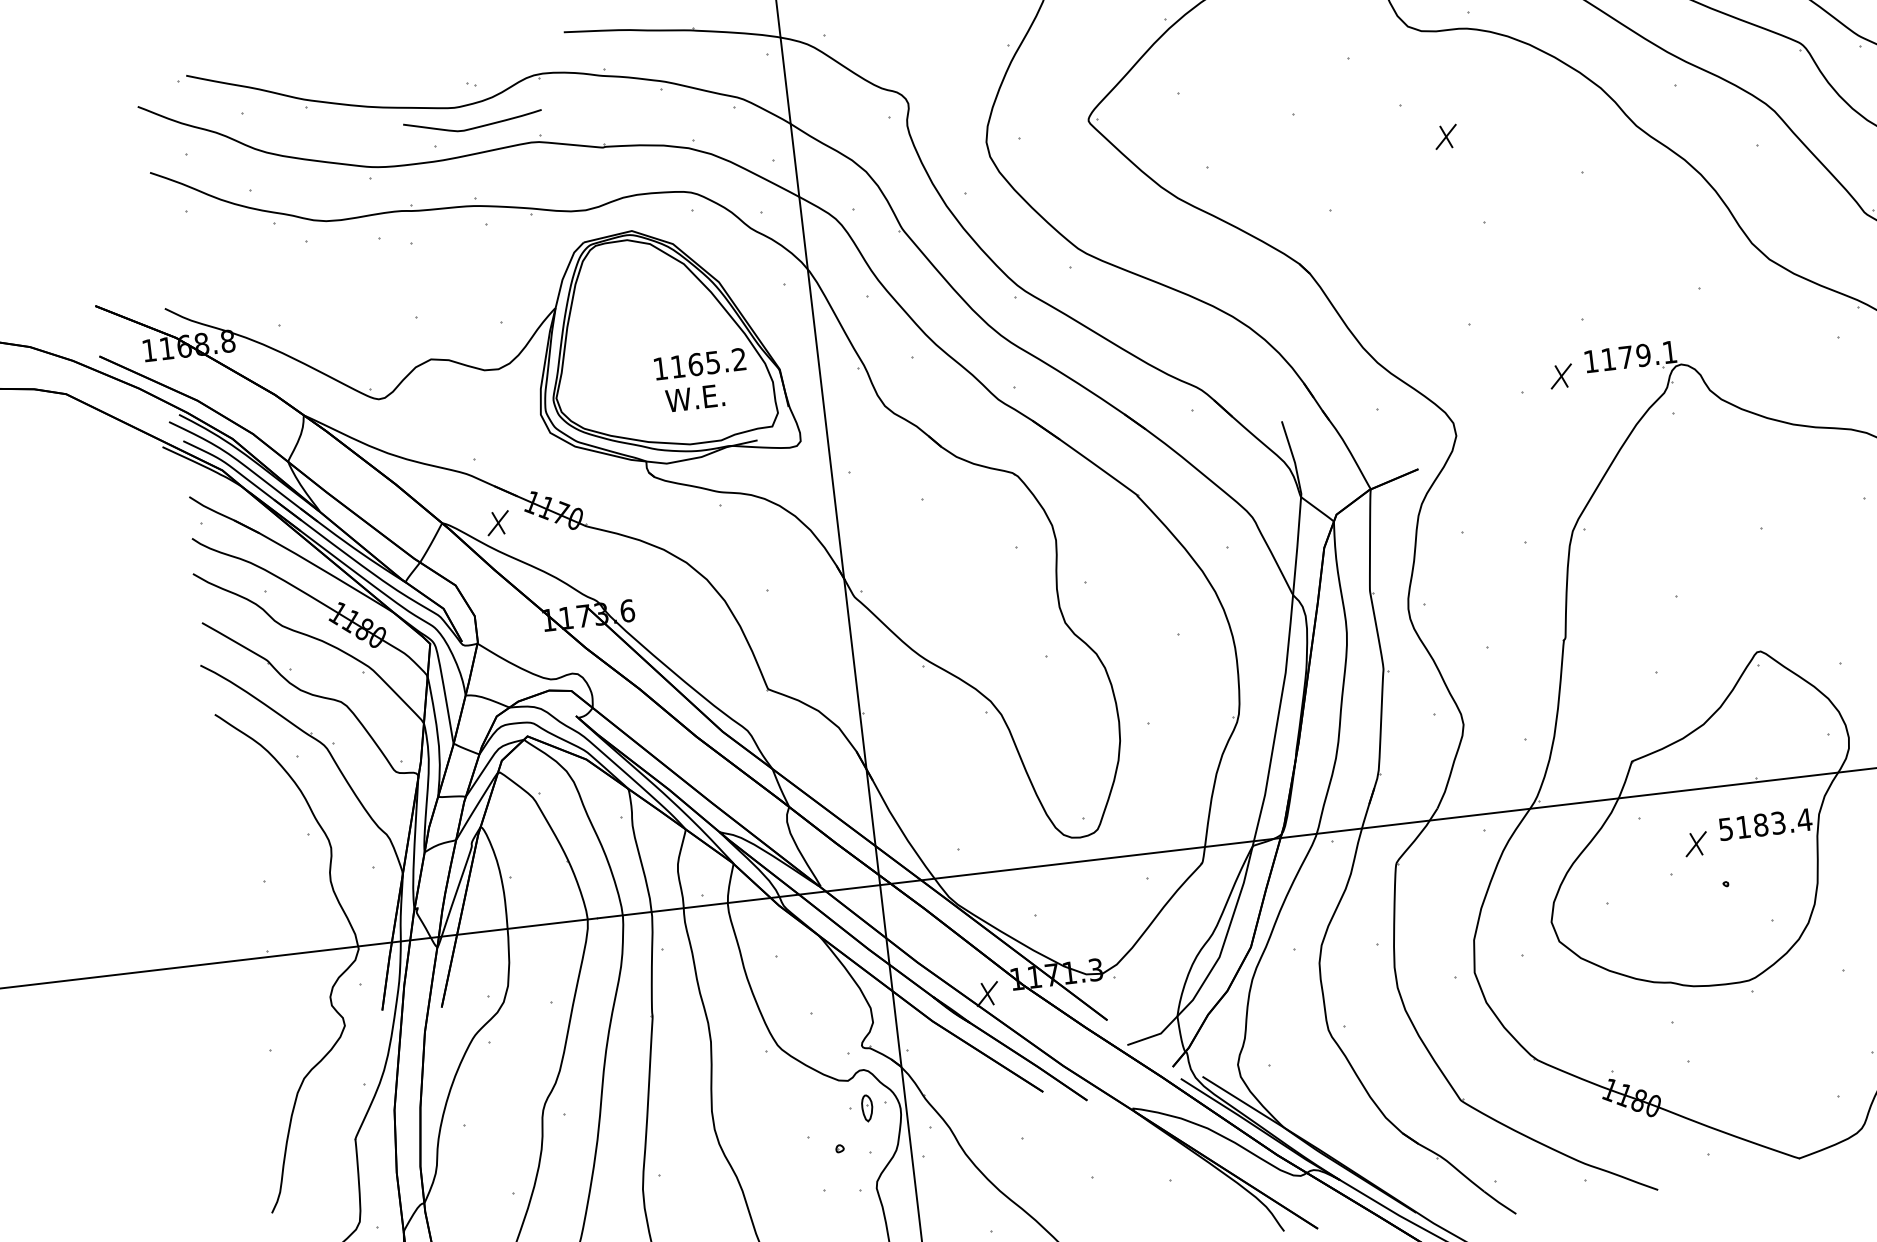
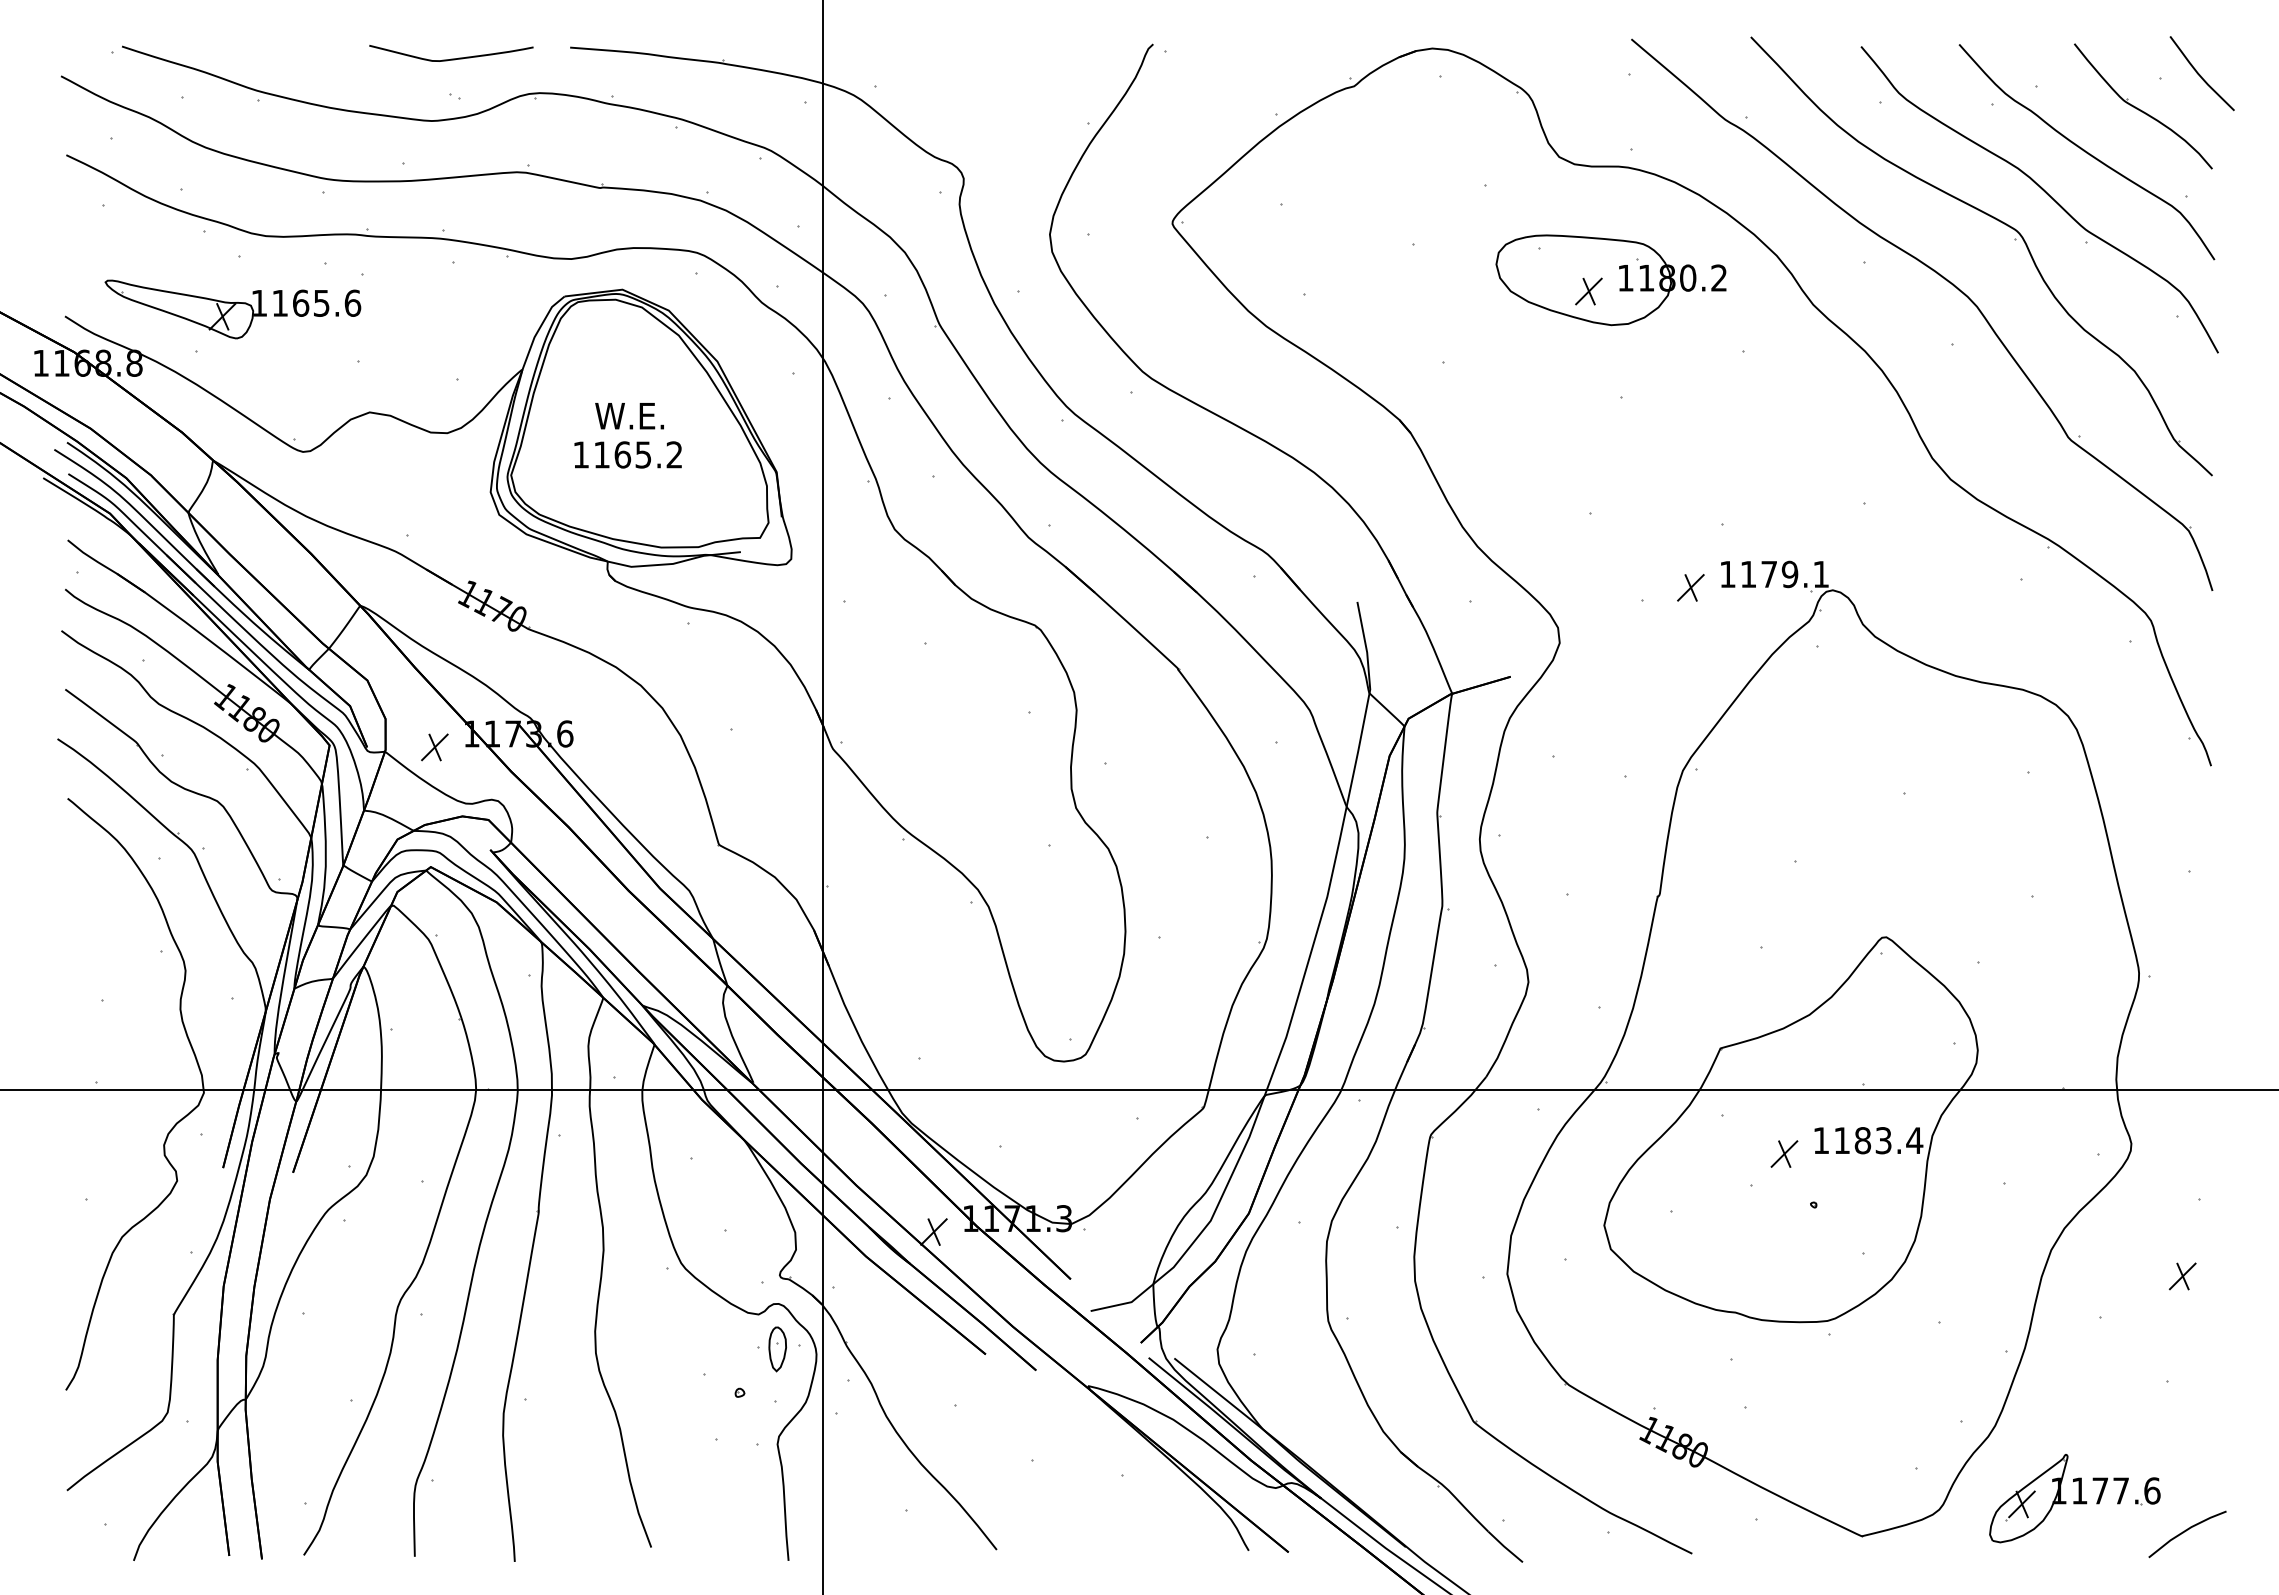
part: (1463, 125) -> (1610, 280), added
curve: (473, 127) -> (451, 58), moved
part: (305, 286) -> (232, 309), added
text: (699, 363) -> (627, 454), moved
text: (695, 398) -> (629, 416), moved
part: (497, 523) -> (434, 747), moved
text: (1725, 829) -> (1820, 1140), 5183.4 -> 1183.4
part: (867, 1108) -> (777, 1349), size x1.43

